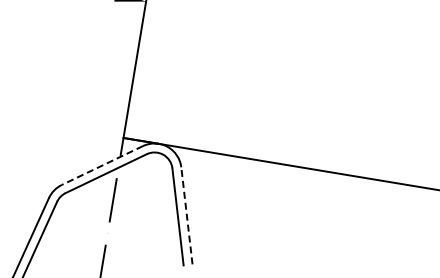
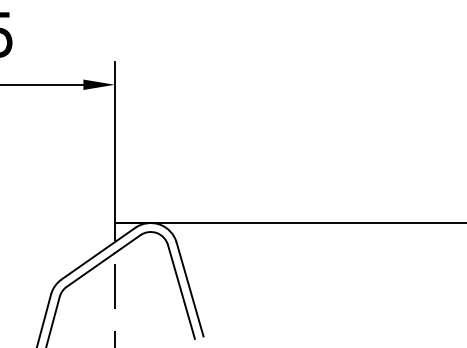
line: (102, 165) -> (98, 253), dashed -> solid
line: (187, 215) -> (190, 289), dashed -> solid

